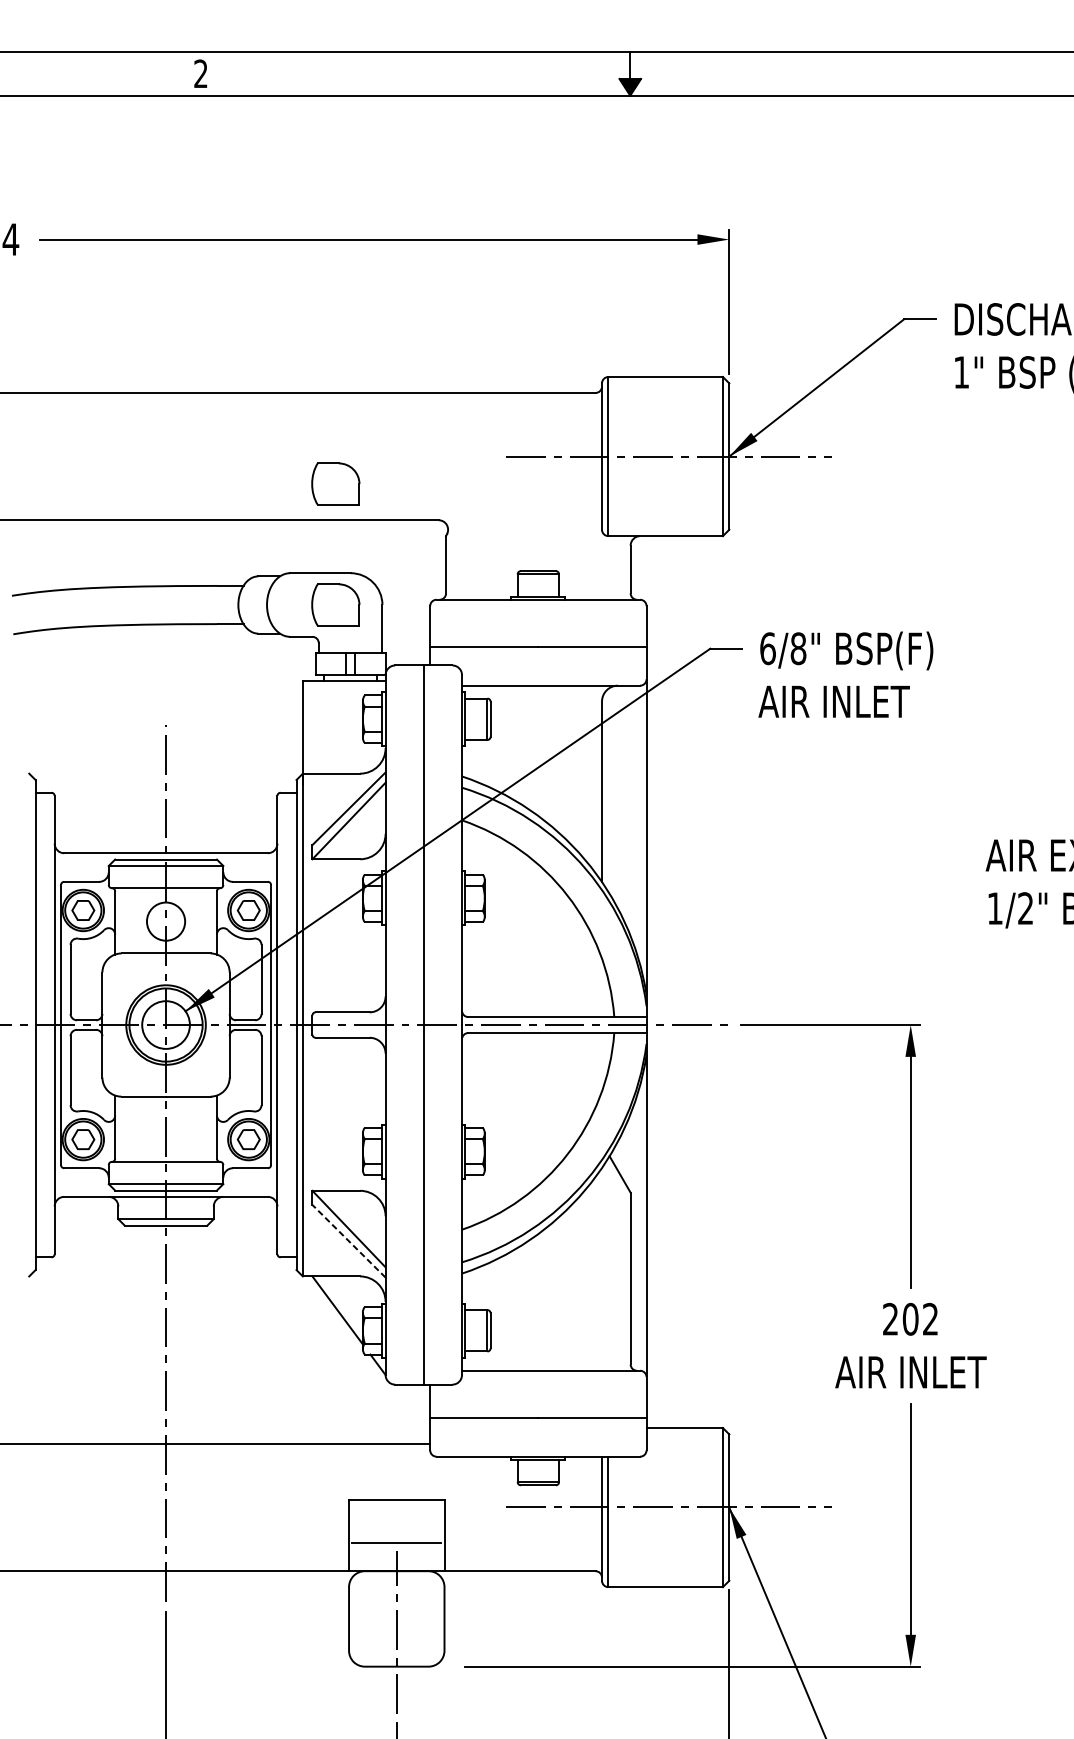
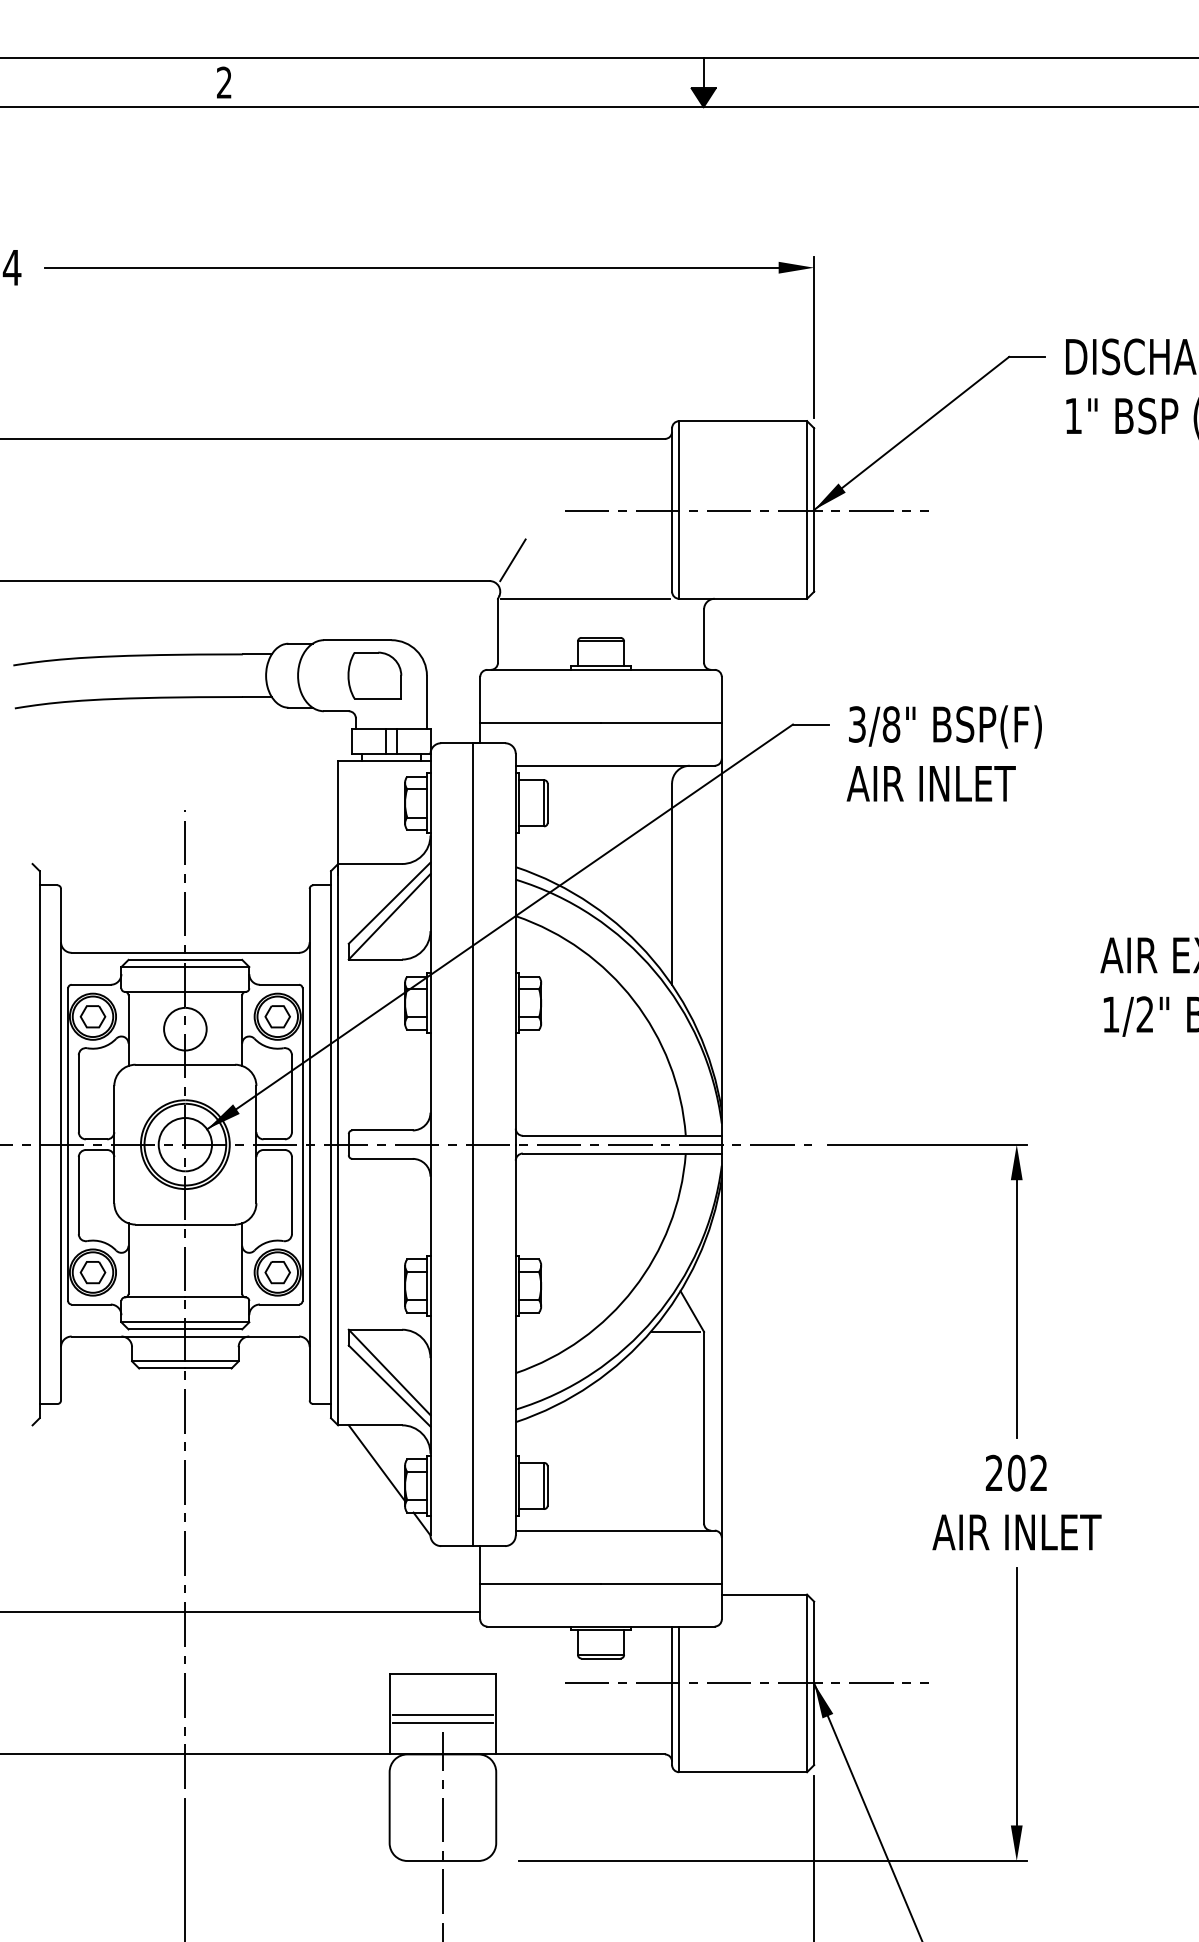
part: (335, 483) -> (374, 540), removed
line: (459, 501) -> (512, 560), added
line: (524, 535) -> (585, 598), added
text: (768, 648) -> (857, 724), 6/8" -> 3/8"
line: (604, 1193) -> (674, 1332), added
line: (348, 1241) -> (389, 1386), dashed -> solid
line: (396, 1536) -> (442, 1715), added

